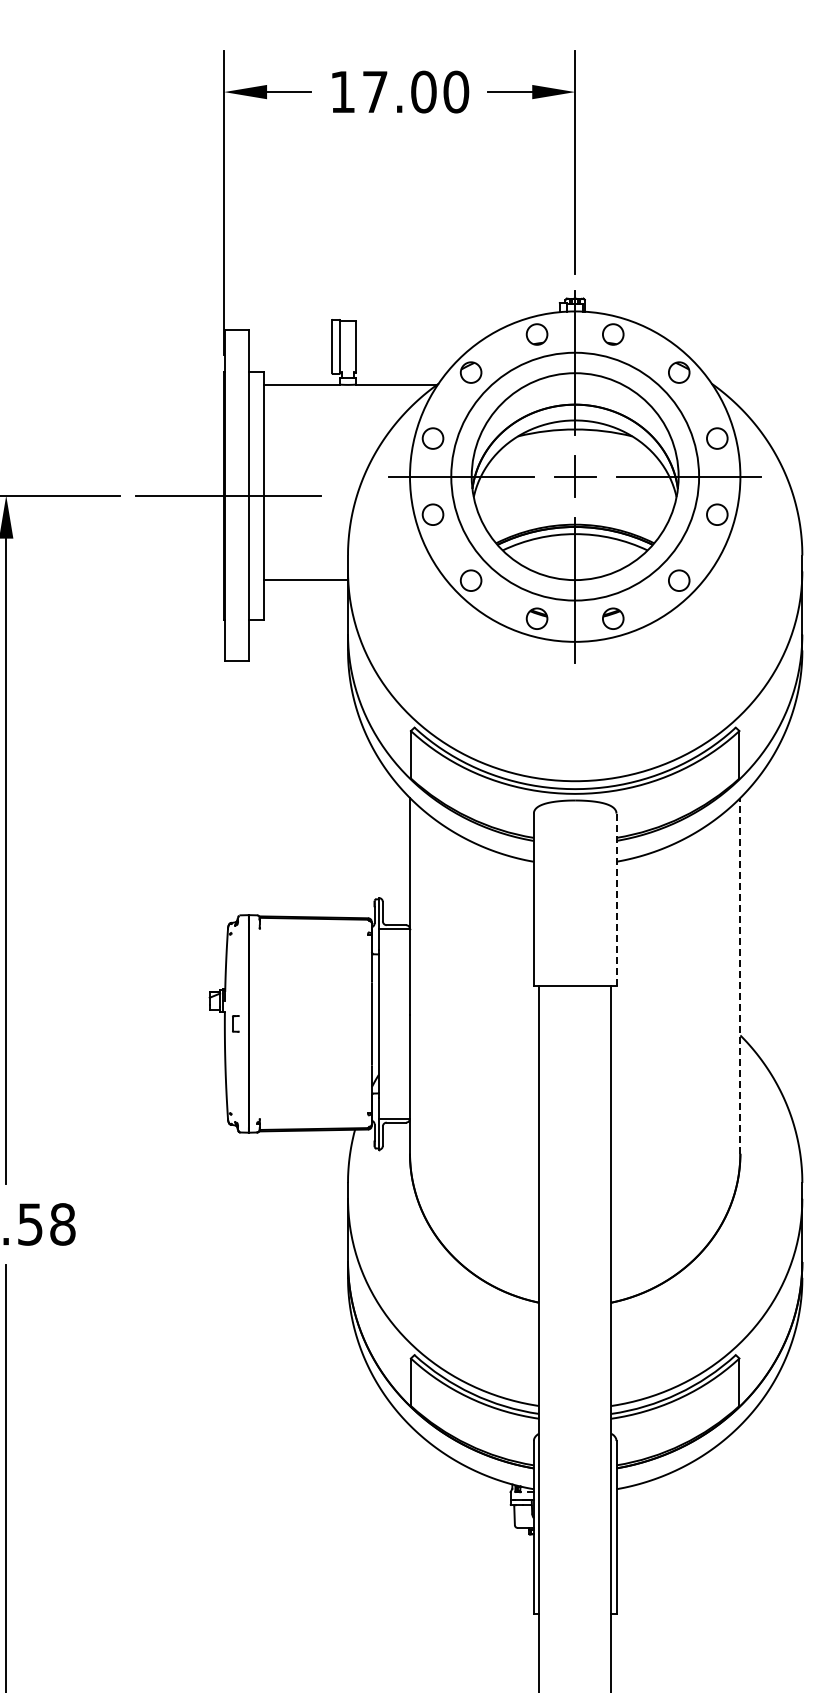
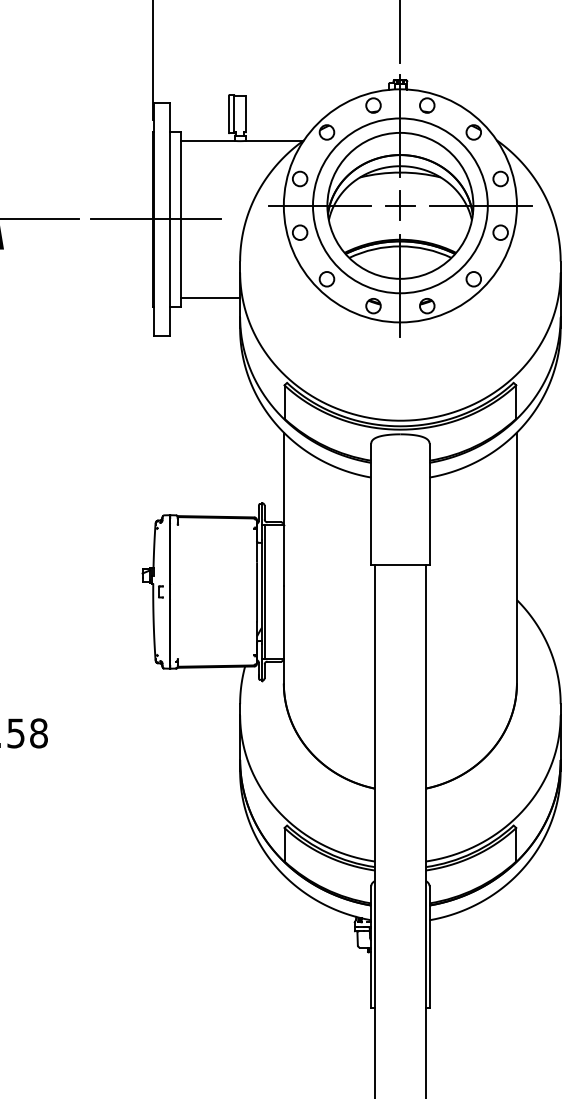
line: (306, 579) -> (210, 297), moved
line: (616, 899) -> (429, 504), dashed -> solid
line: (740, 975) -> (517, 557), dashed -> solid
line: (382, 1023) -> (264, 591), added

